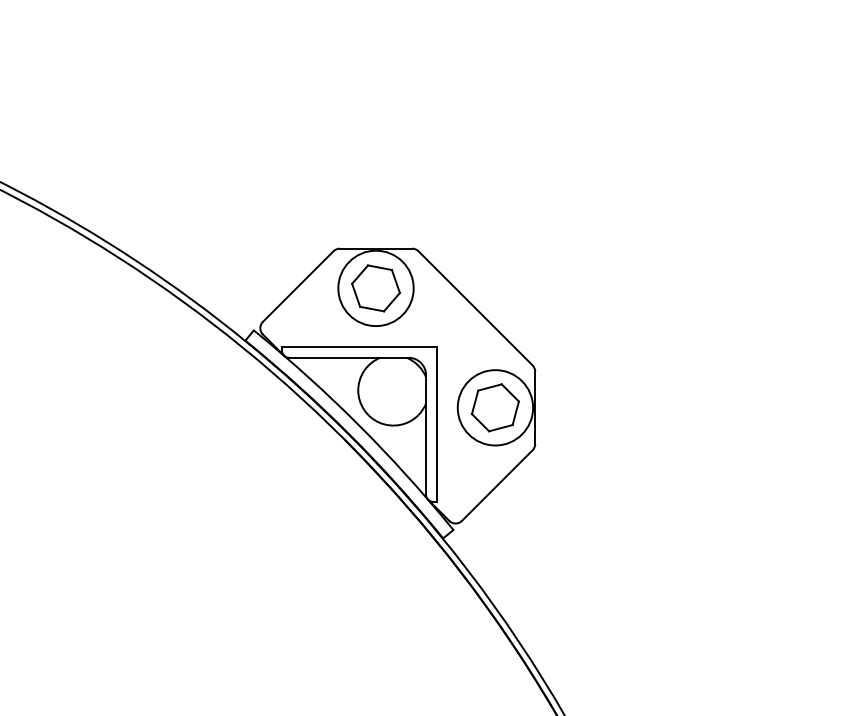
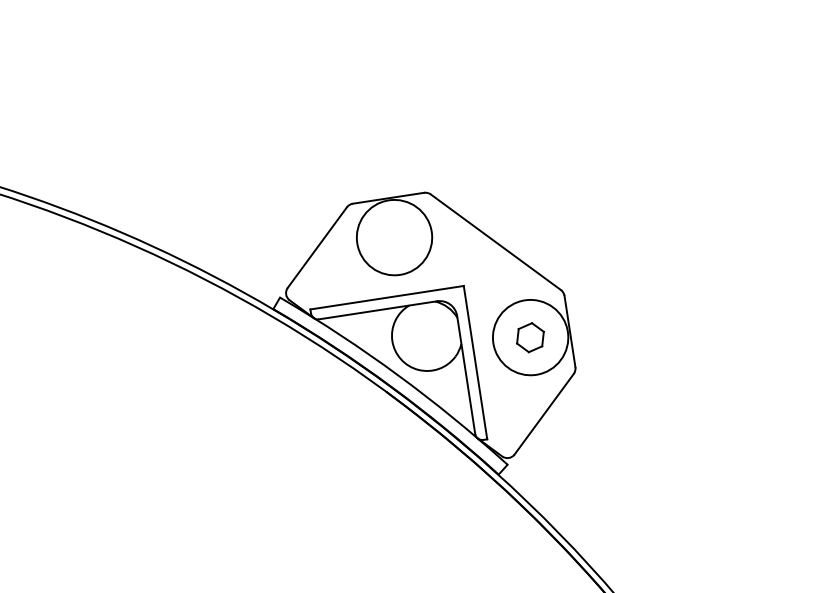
part: (375, 288) -> (394, 237), removed
part: (494, 407) -> (529, 337), size x0.6

